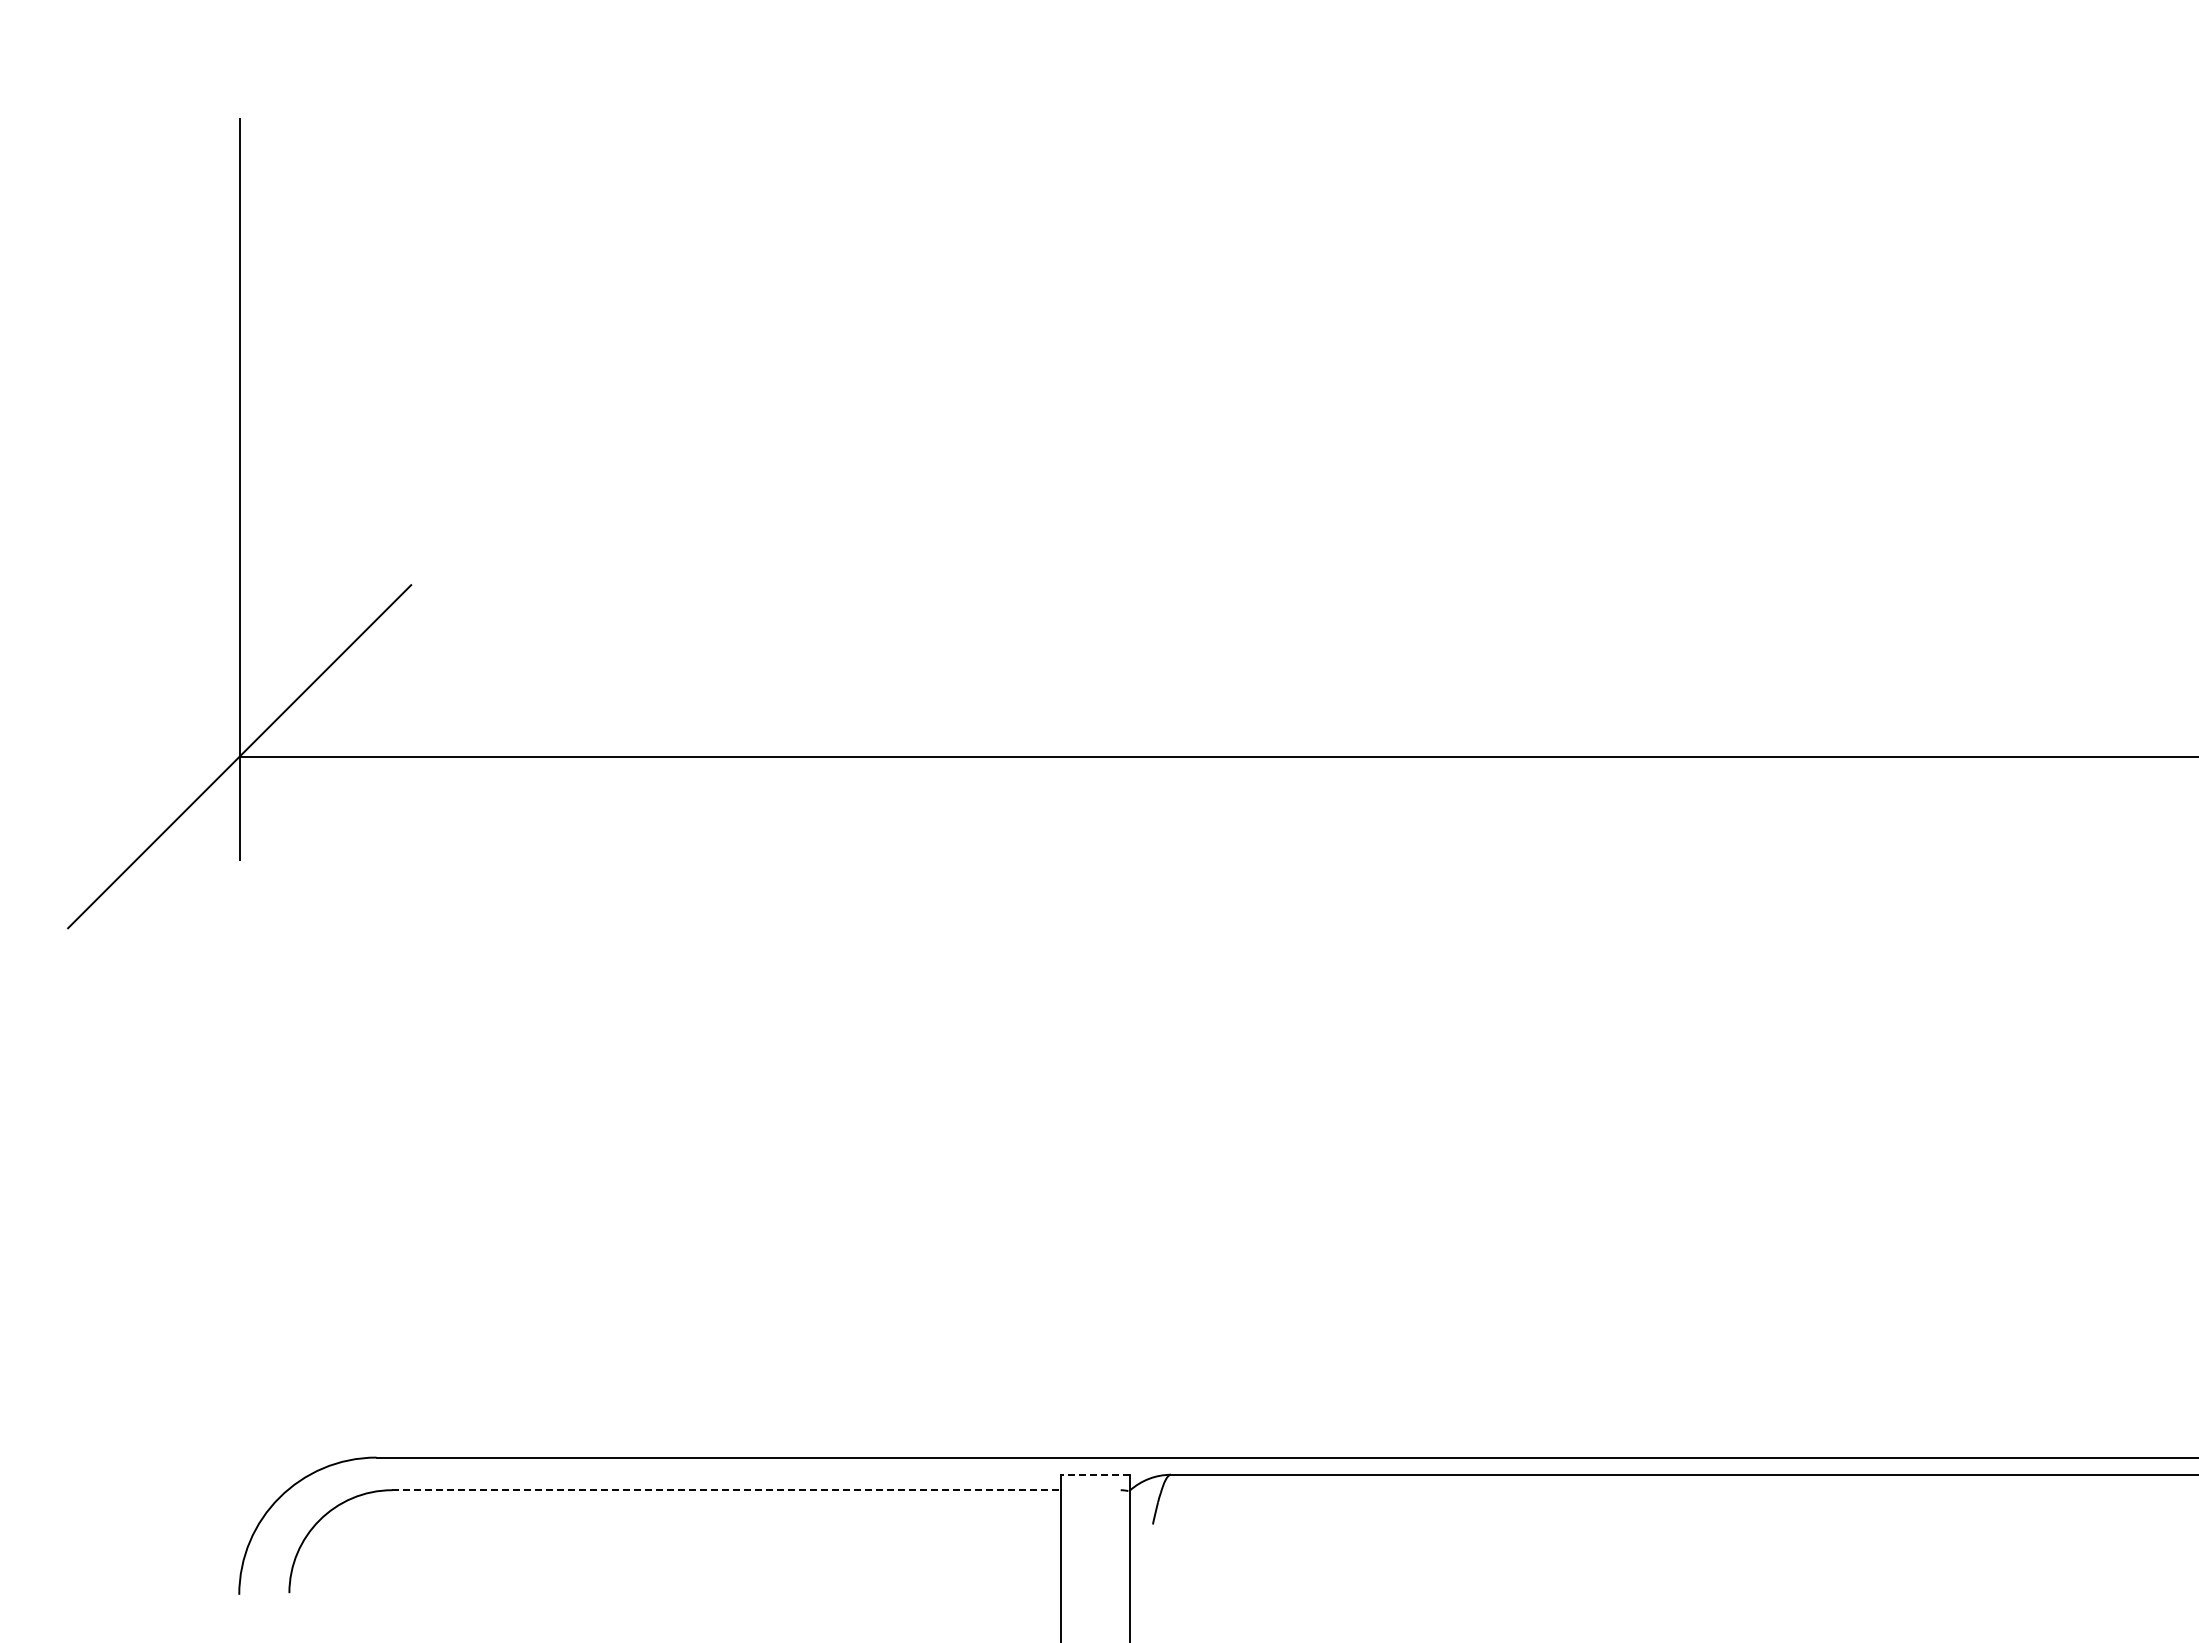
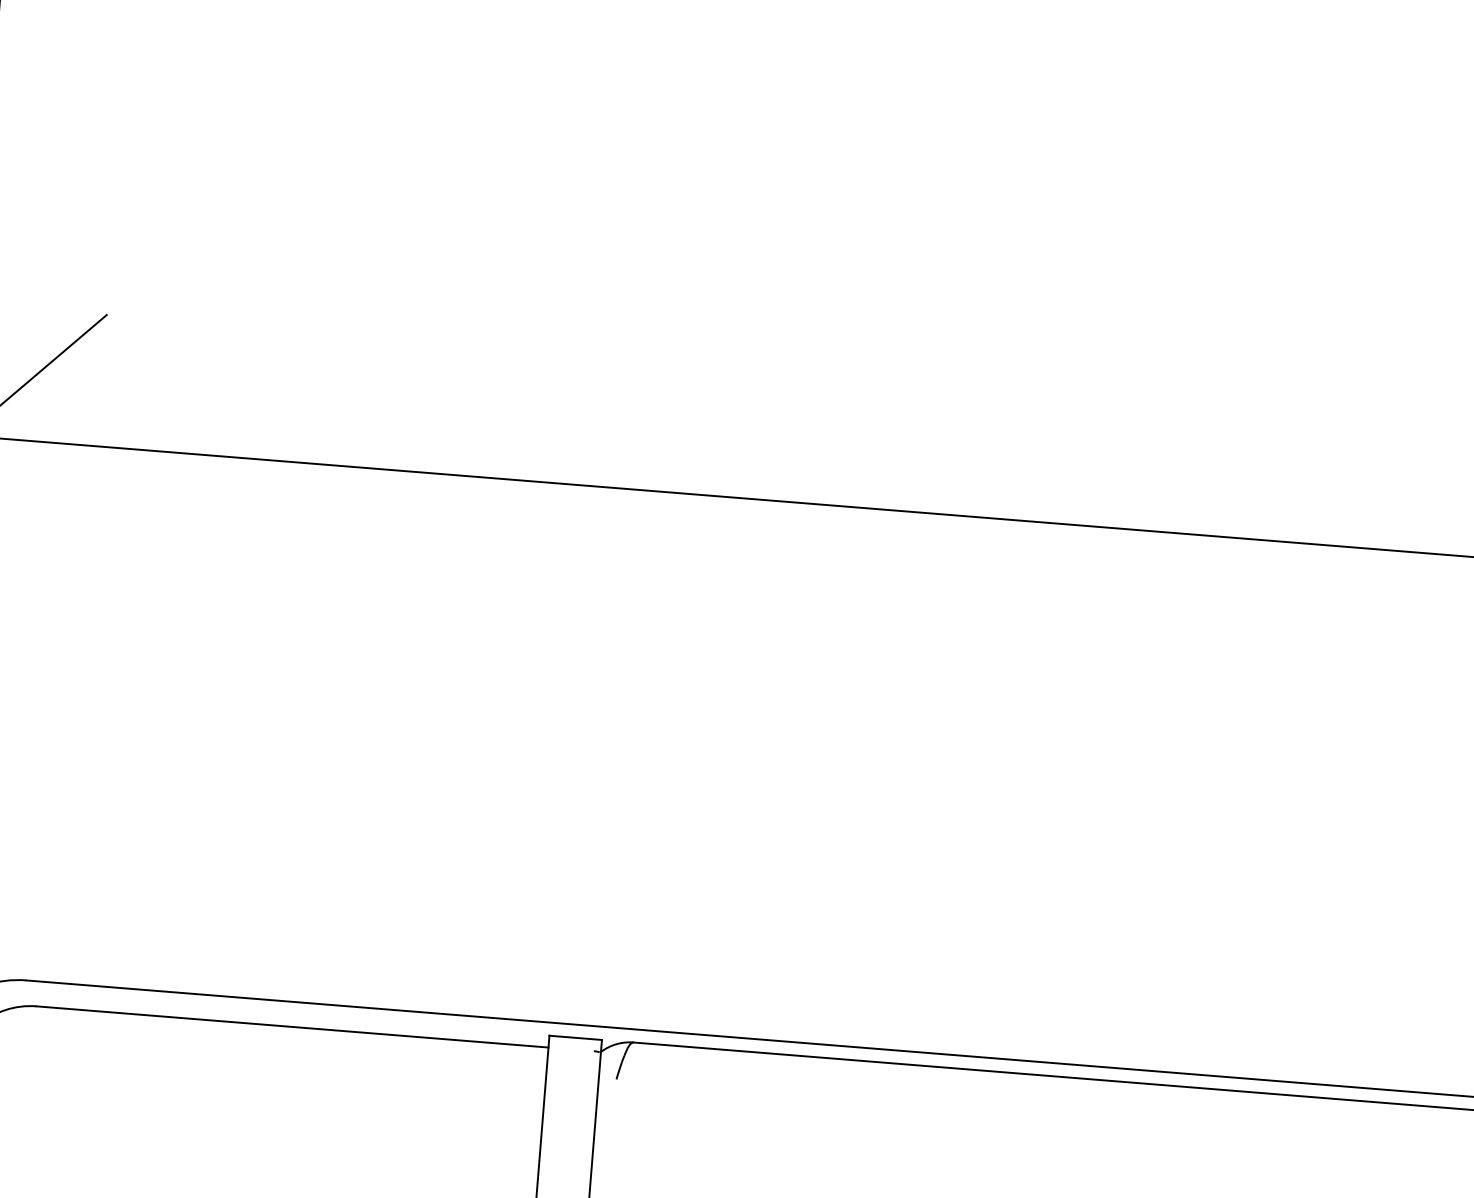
line: (1095, 1474) -> (575, 1037), dashed -> solid
line: (726, 1490) -> (292, 1027), dashed -> solid

